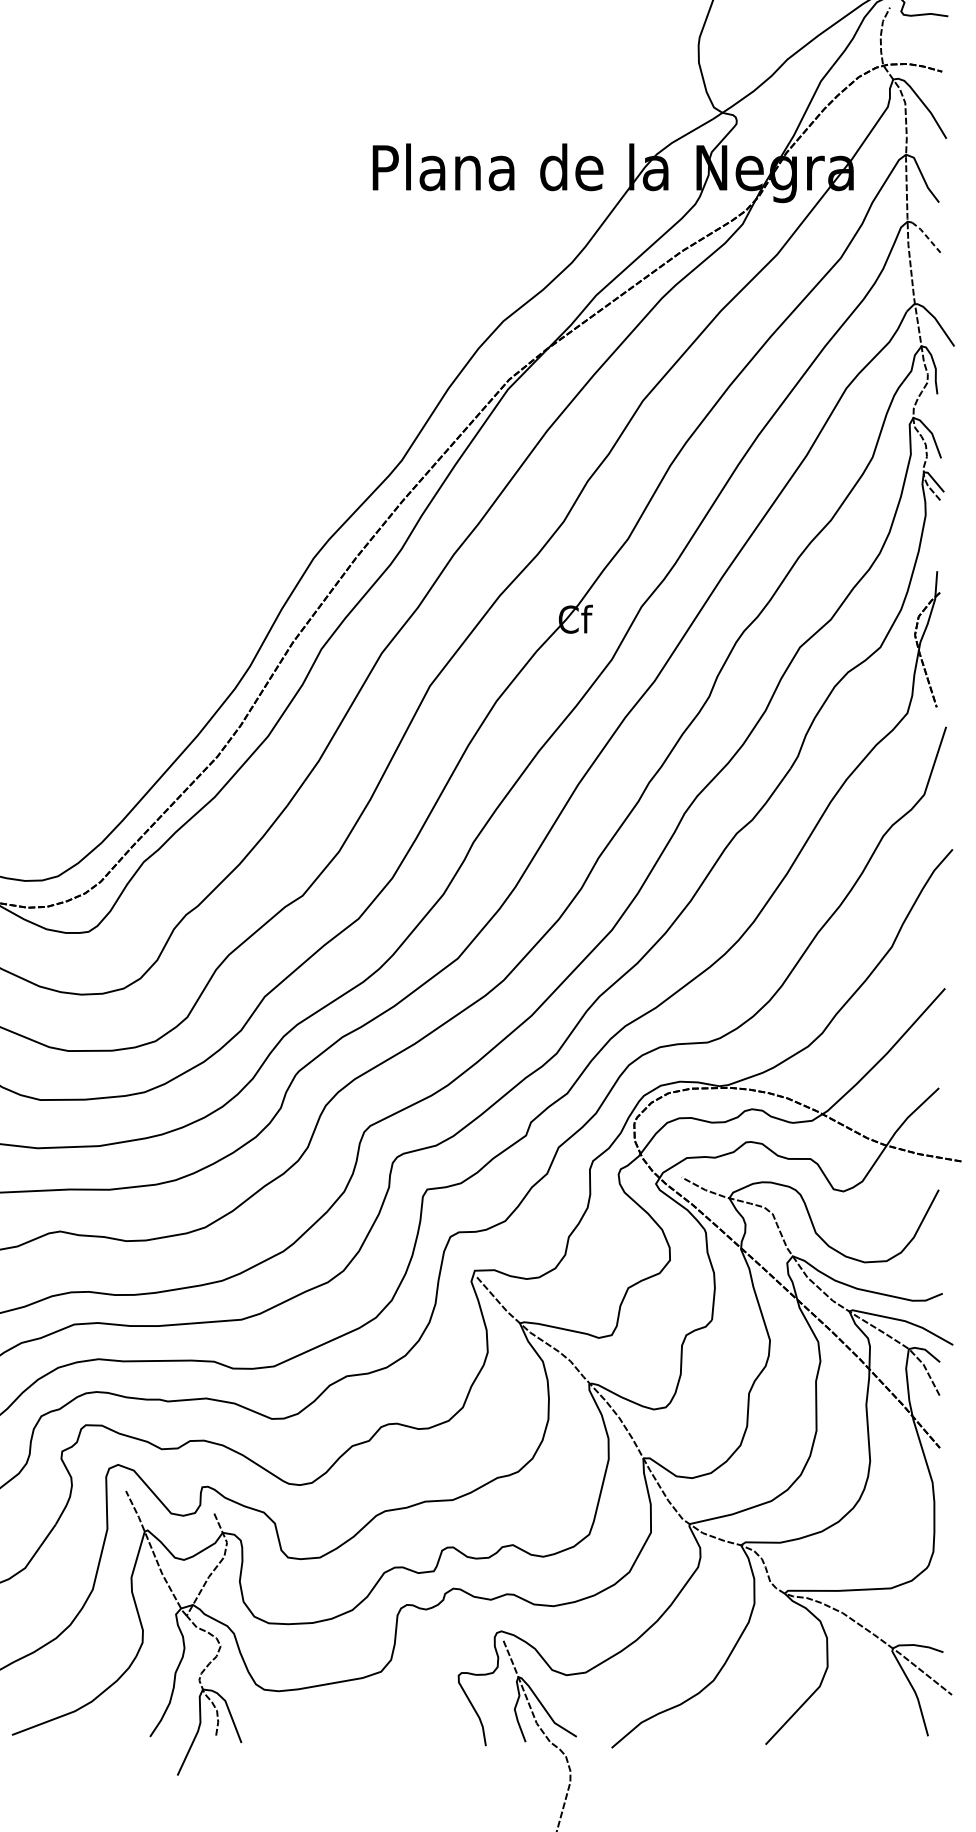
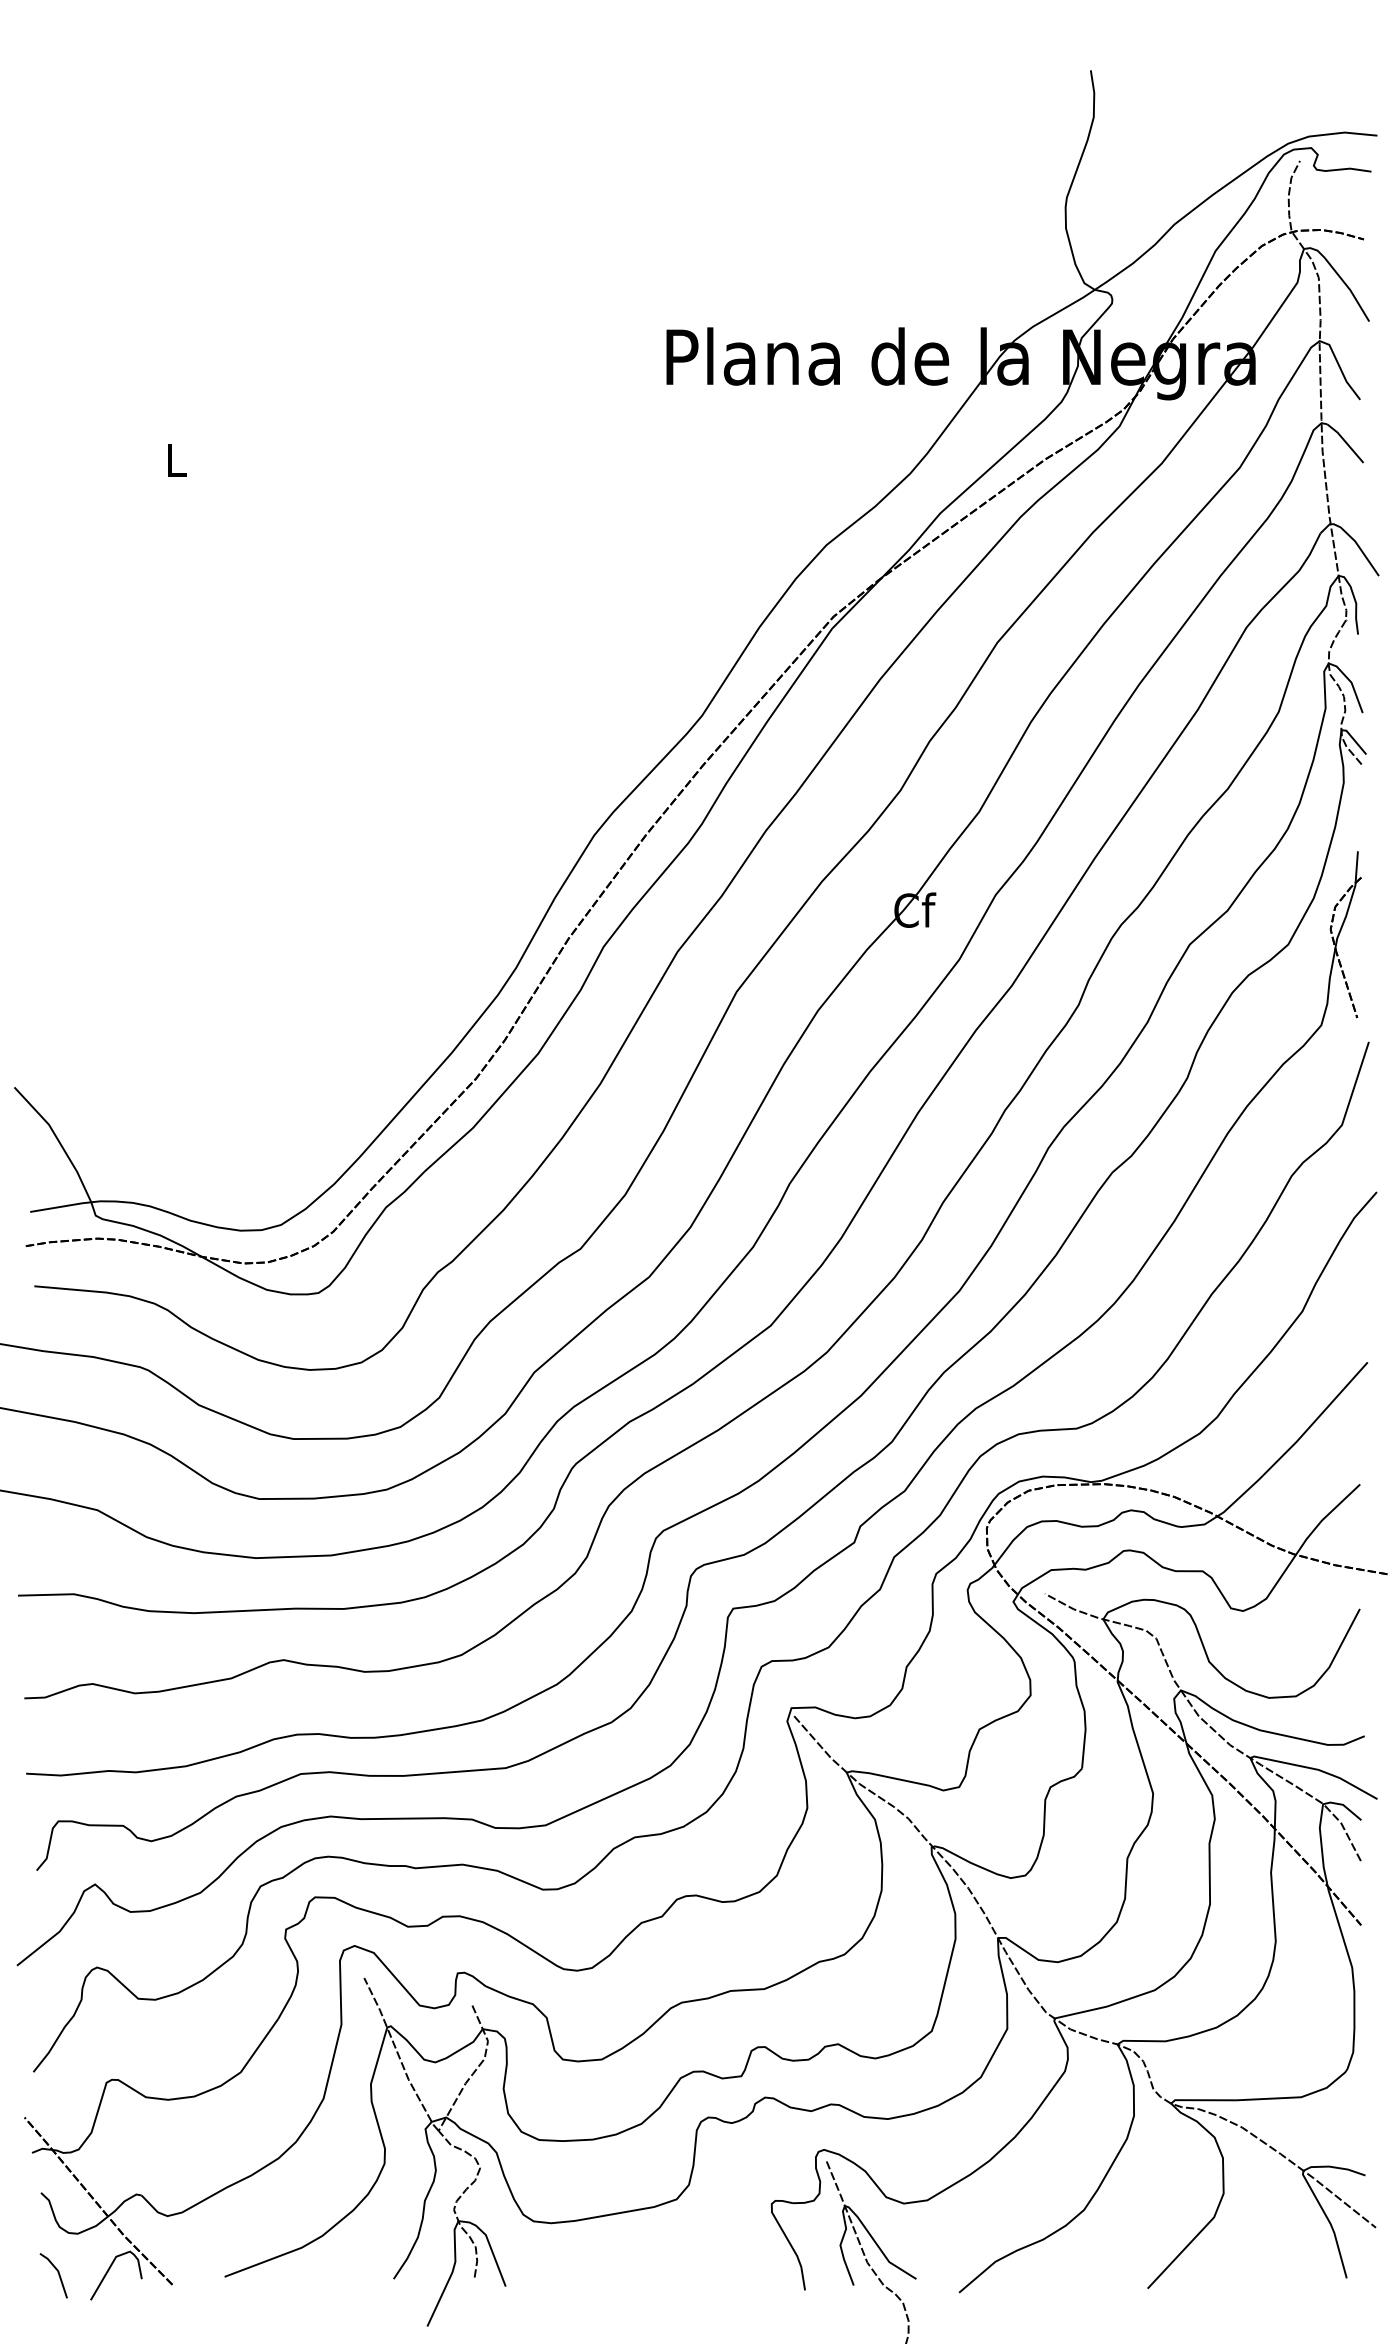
line: (927, 237) -> (1346, 442), dashed -> solid

